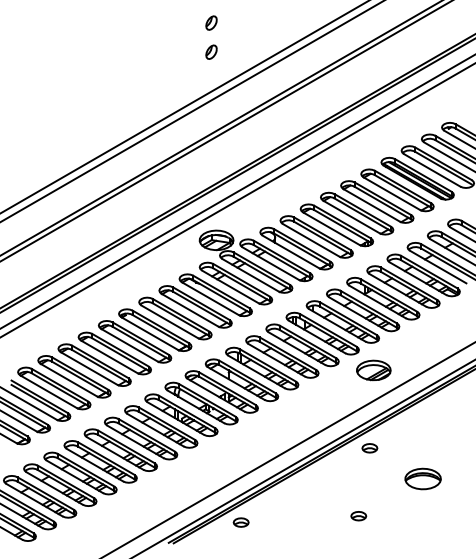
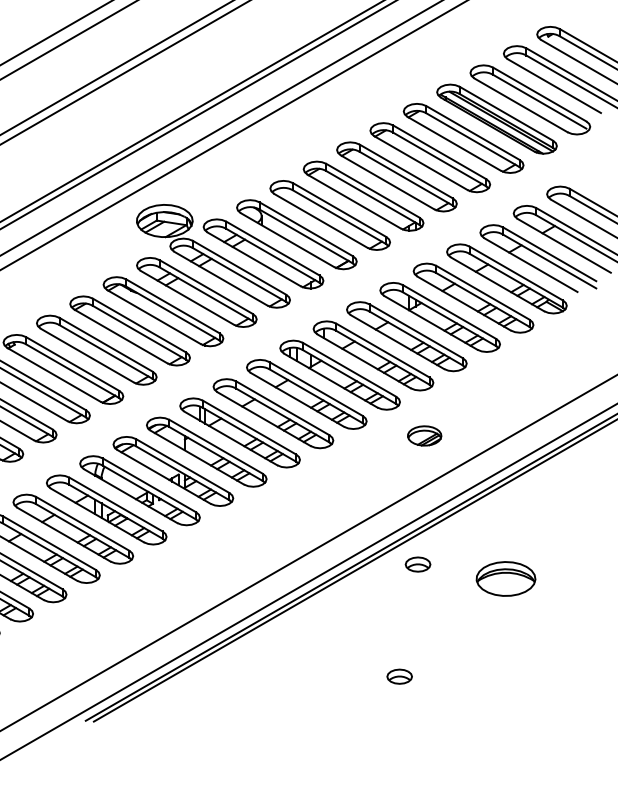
part: (373, 370) -> (424, 436), size x0.6
part: (422, 478) -> (504, 578), moved
part: (240, 522) -> (204, 687), removed

